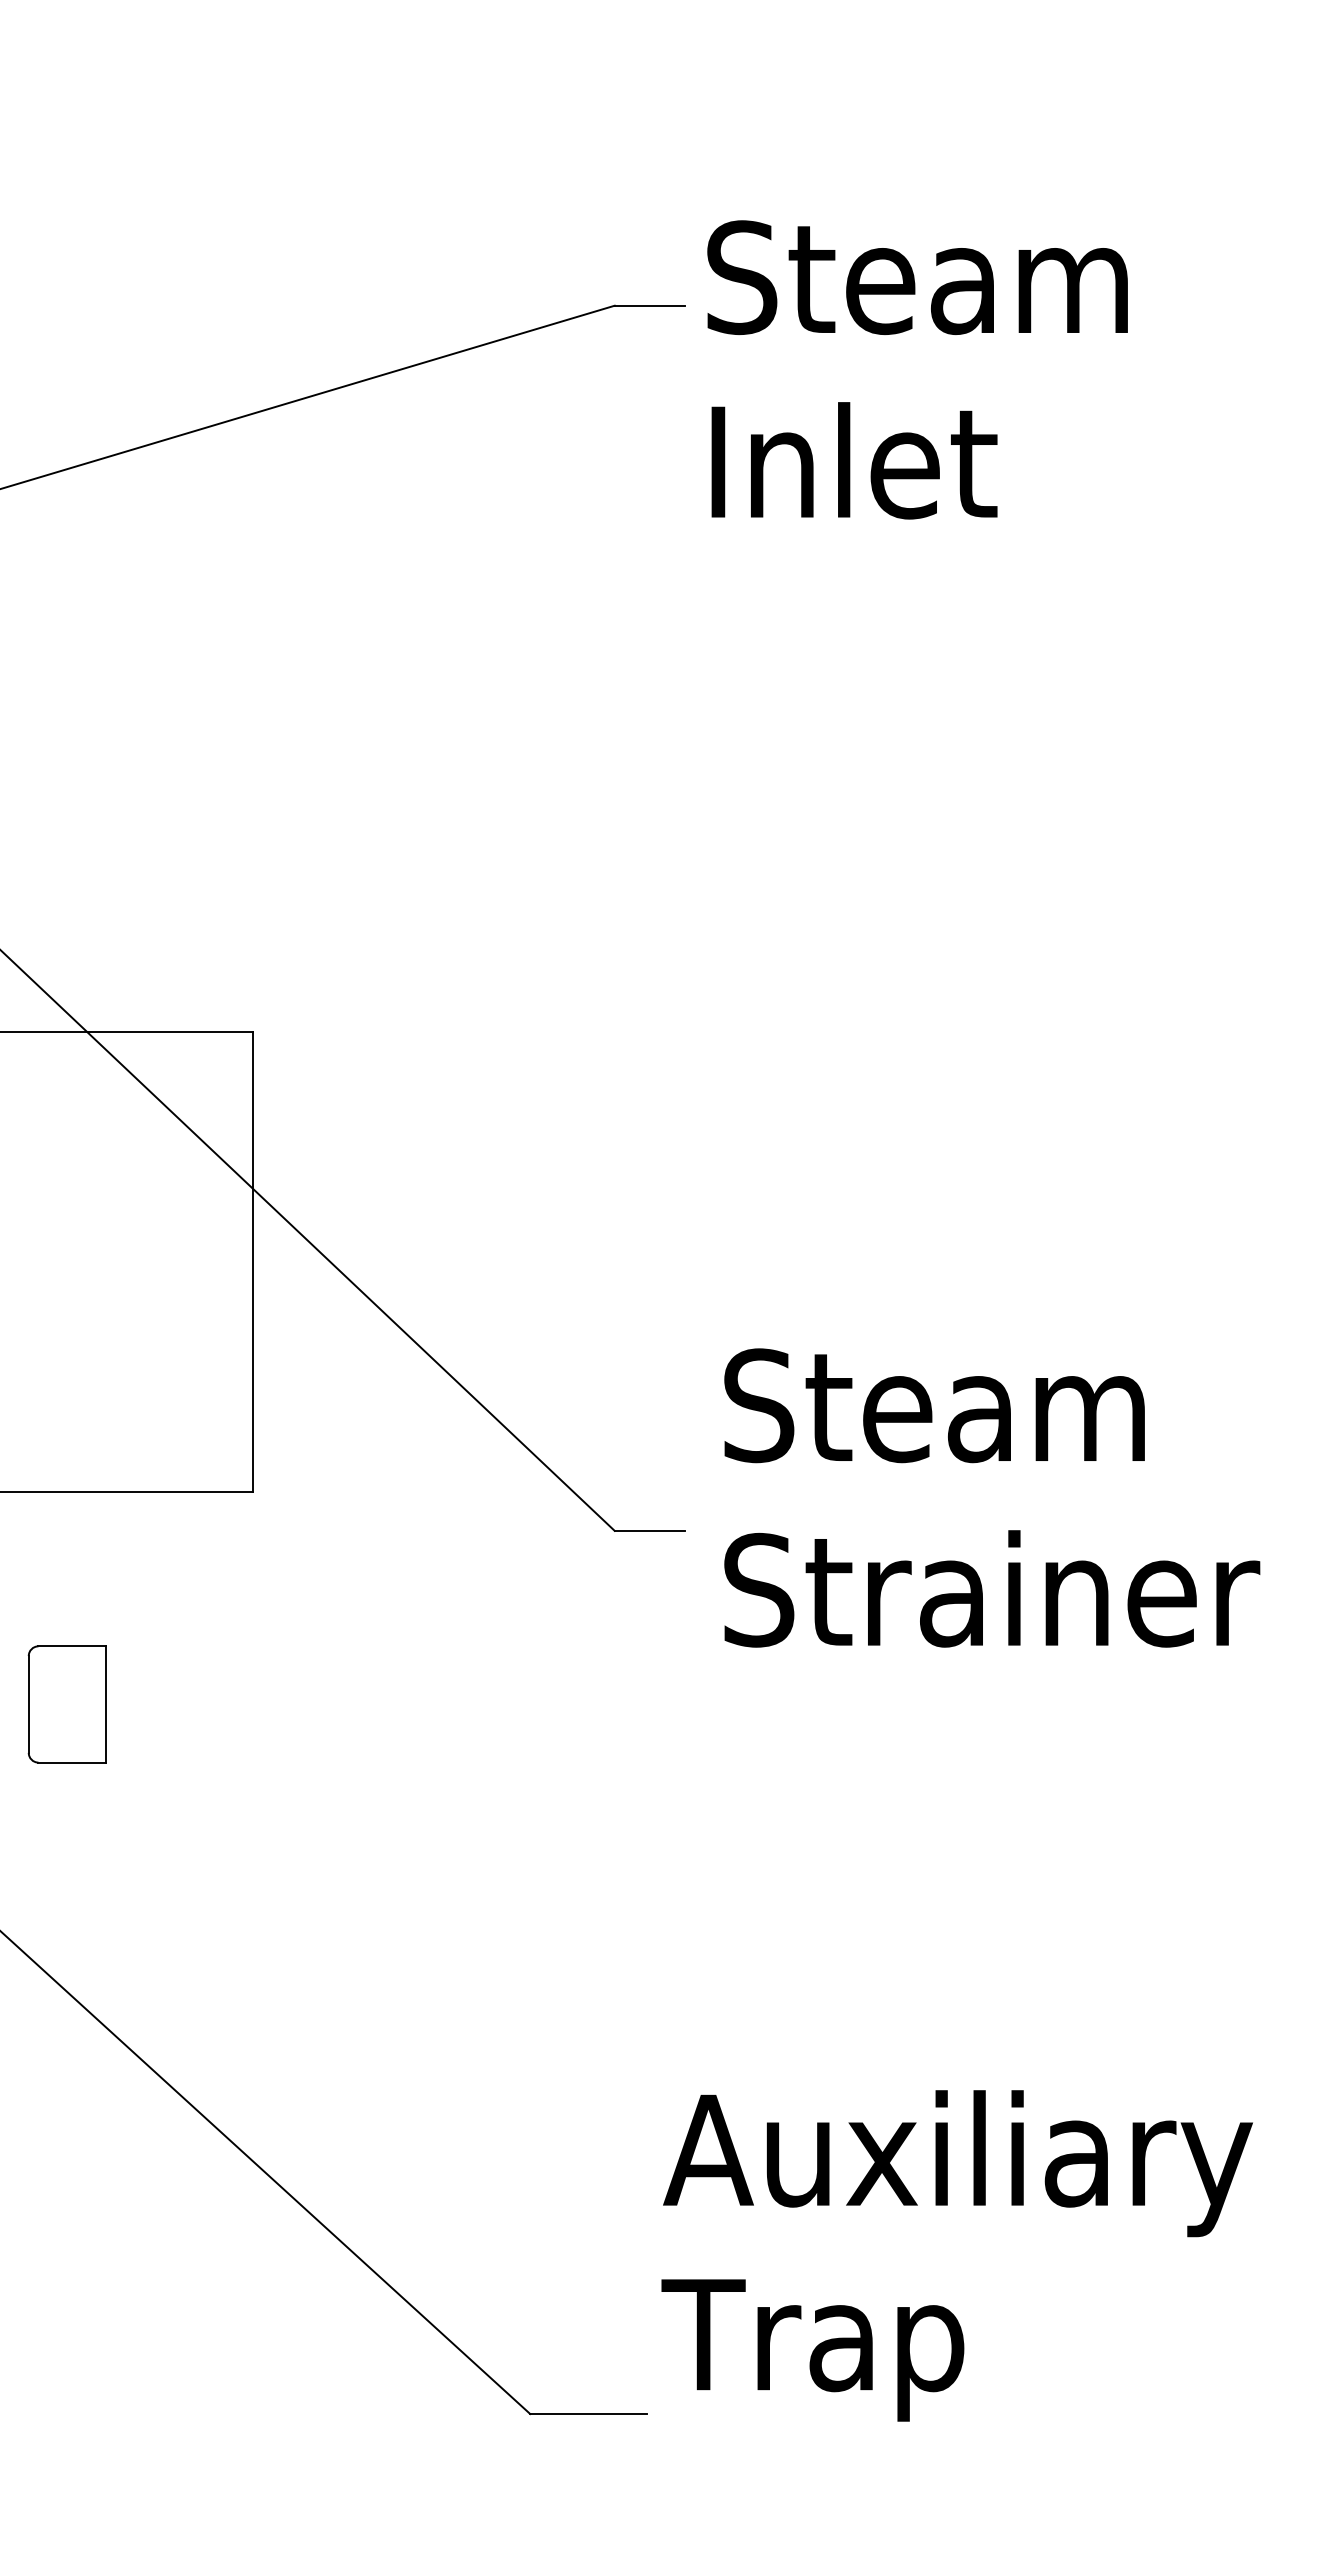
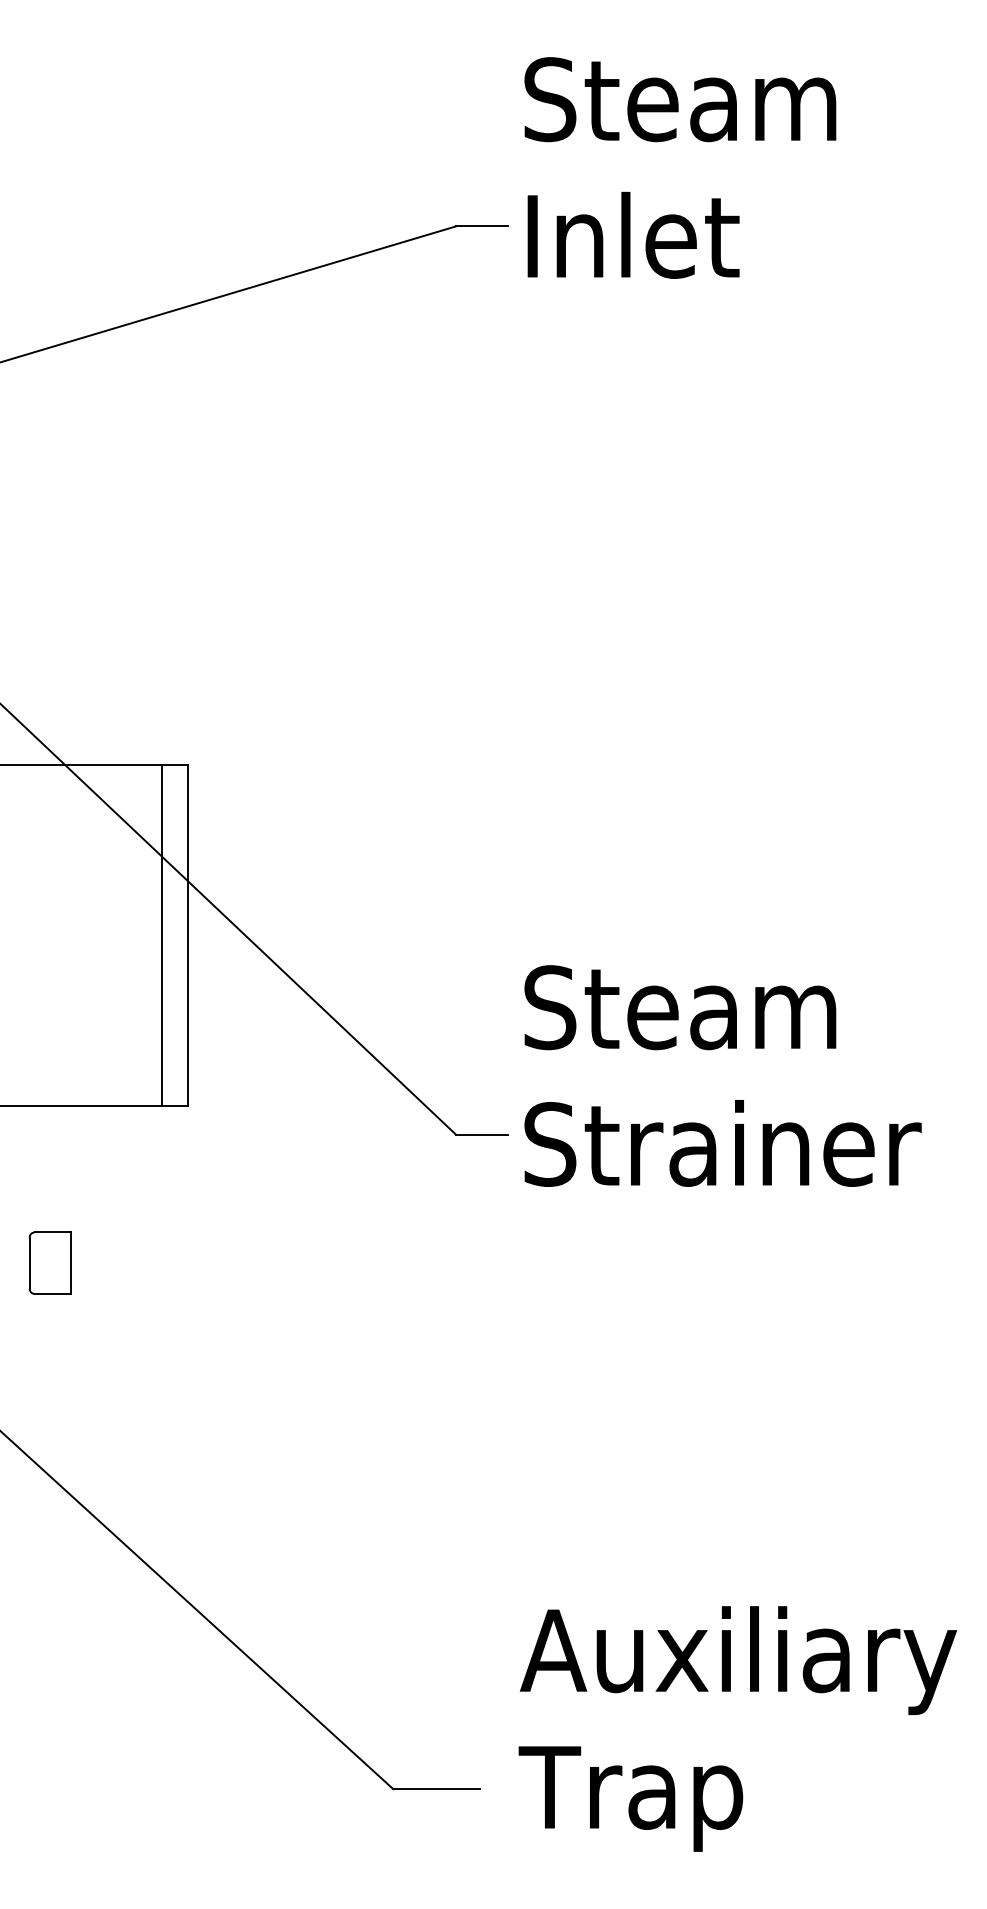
text: (917, 369) -> (680, 167), moved
line: (218, 1261) -> (162, 934), added
text: (992, 1497) -> (723, 1075), moved
part: (66, 1704) -> (49, 1263), size x0.71
text: (956, 2255) -> (737, 1728), moved

